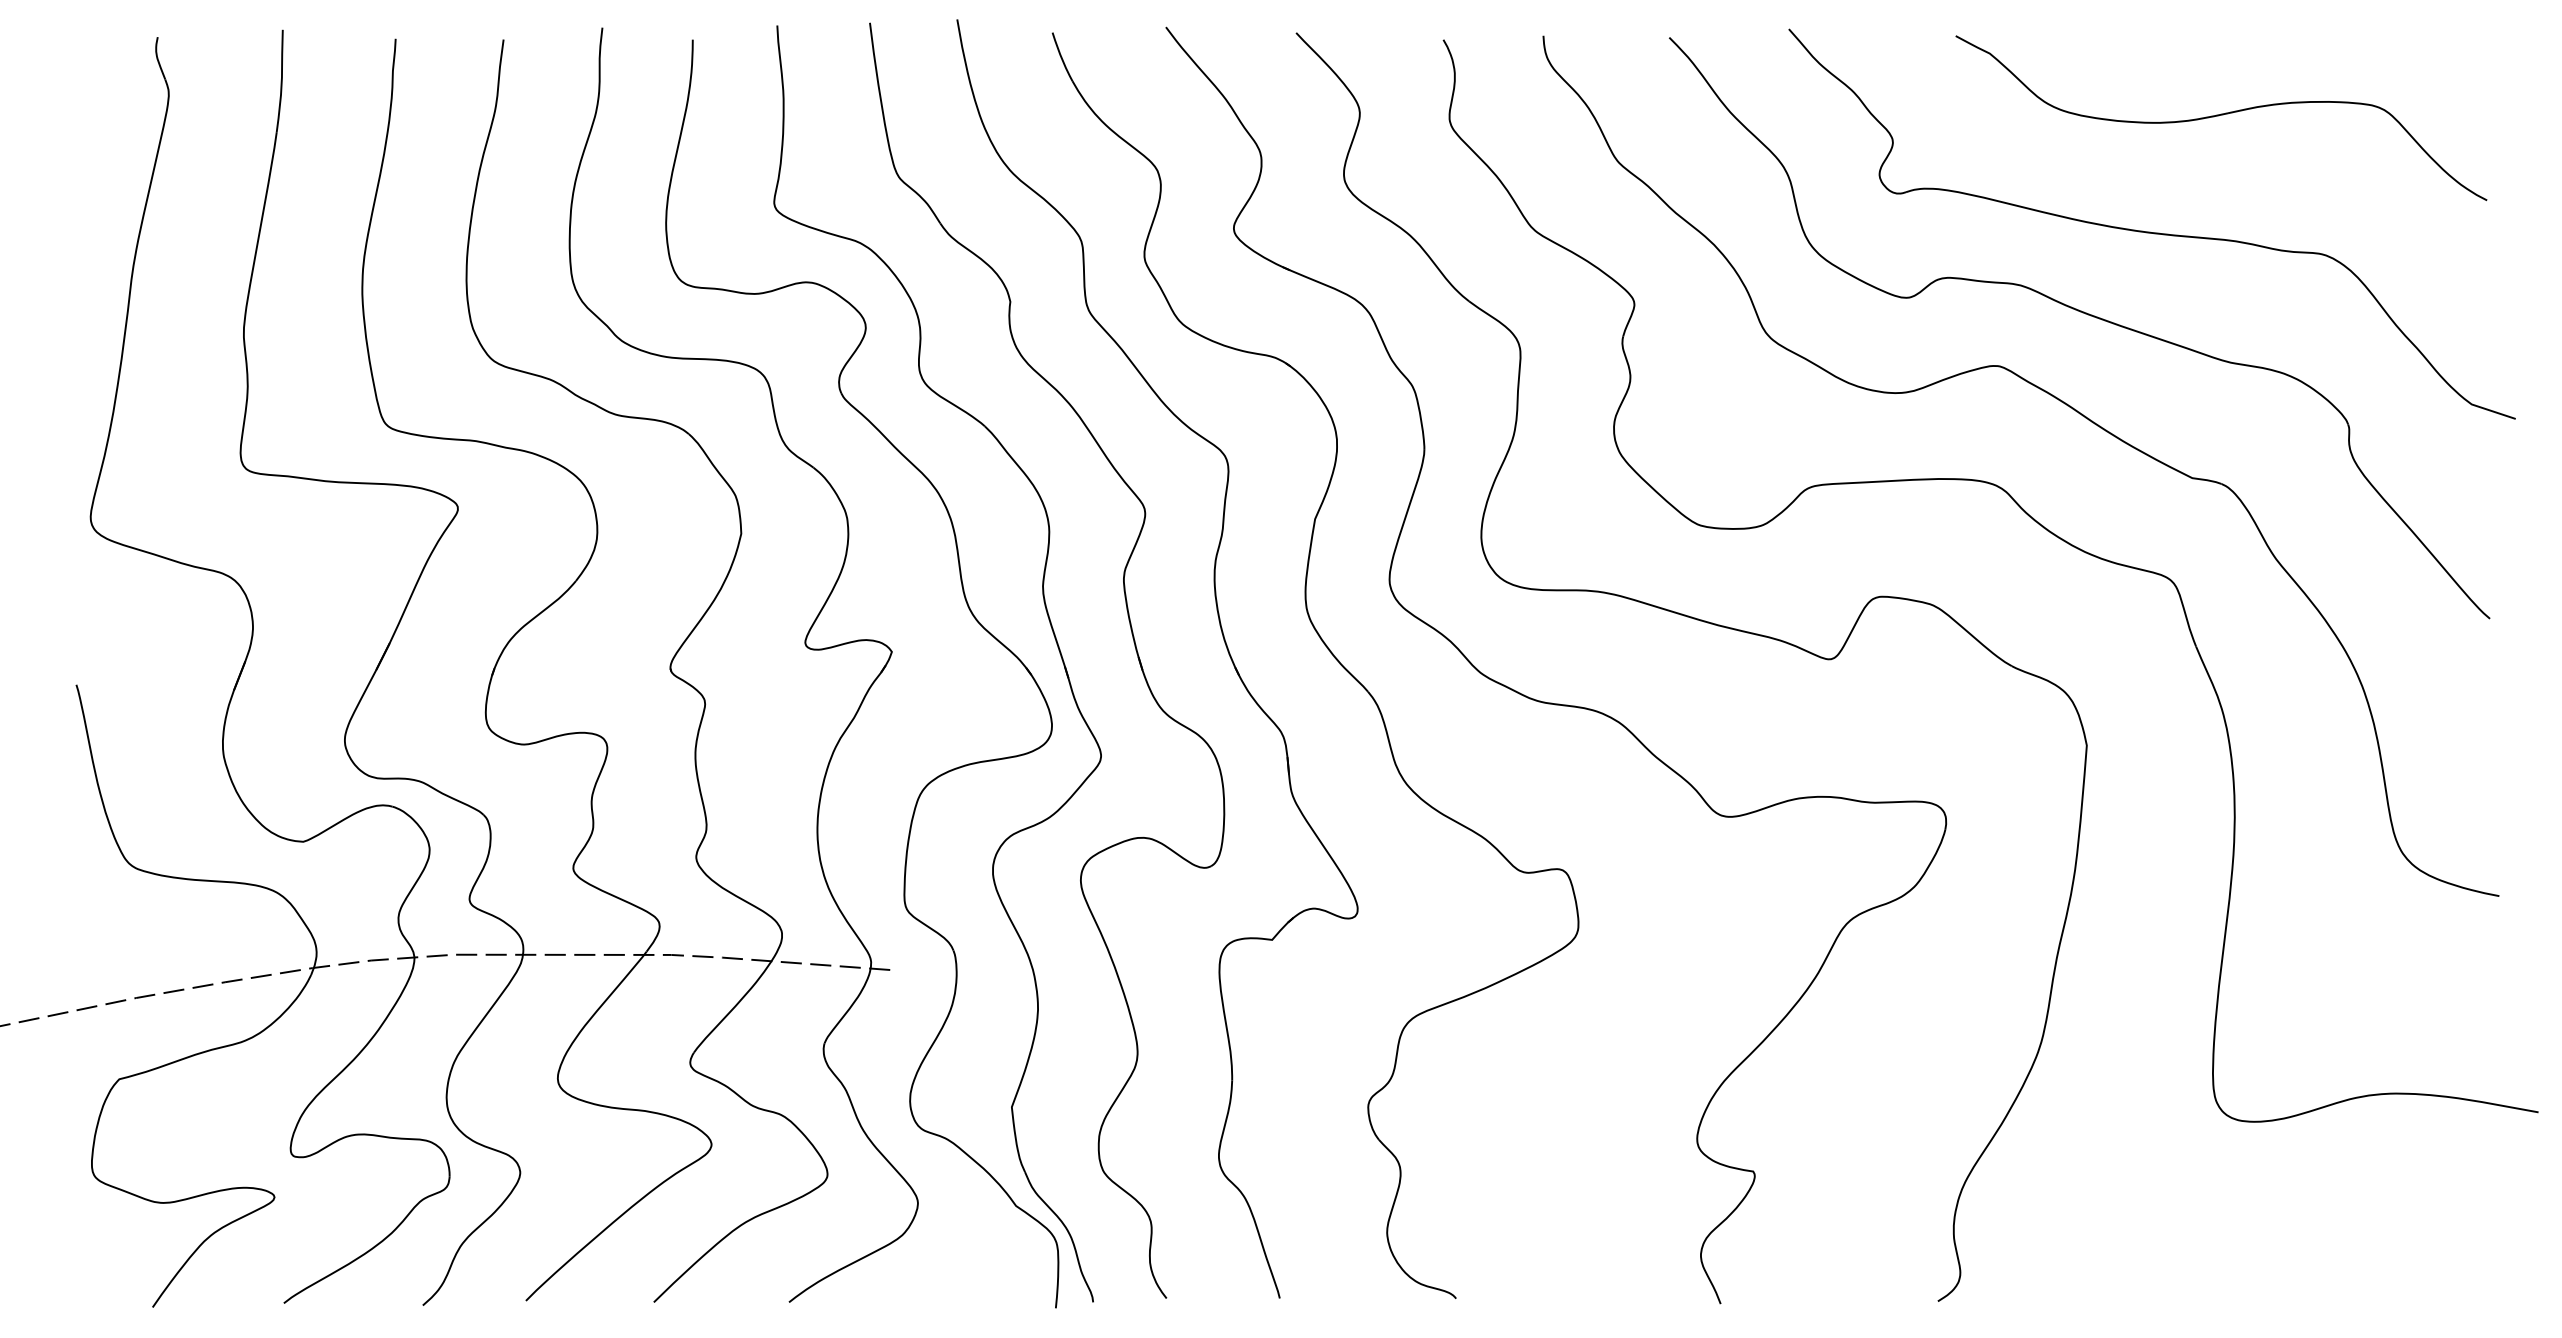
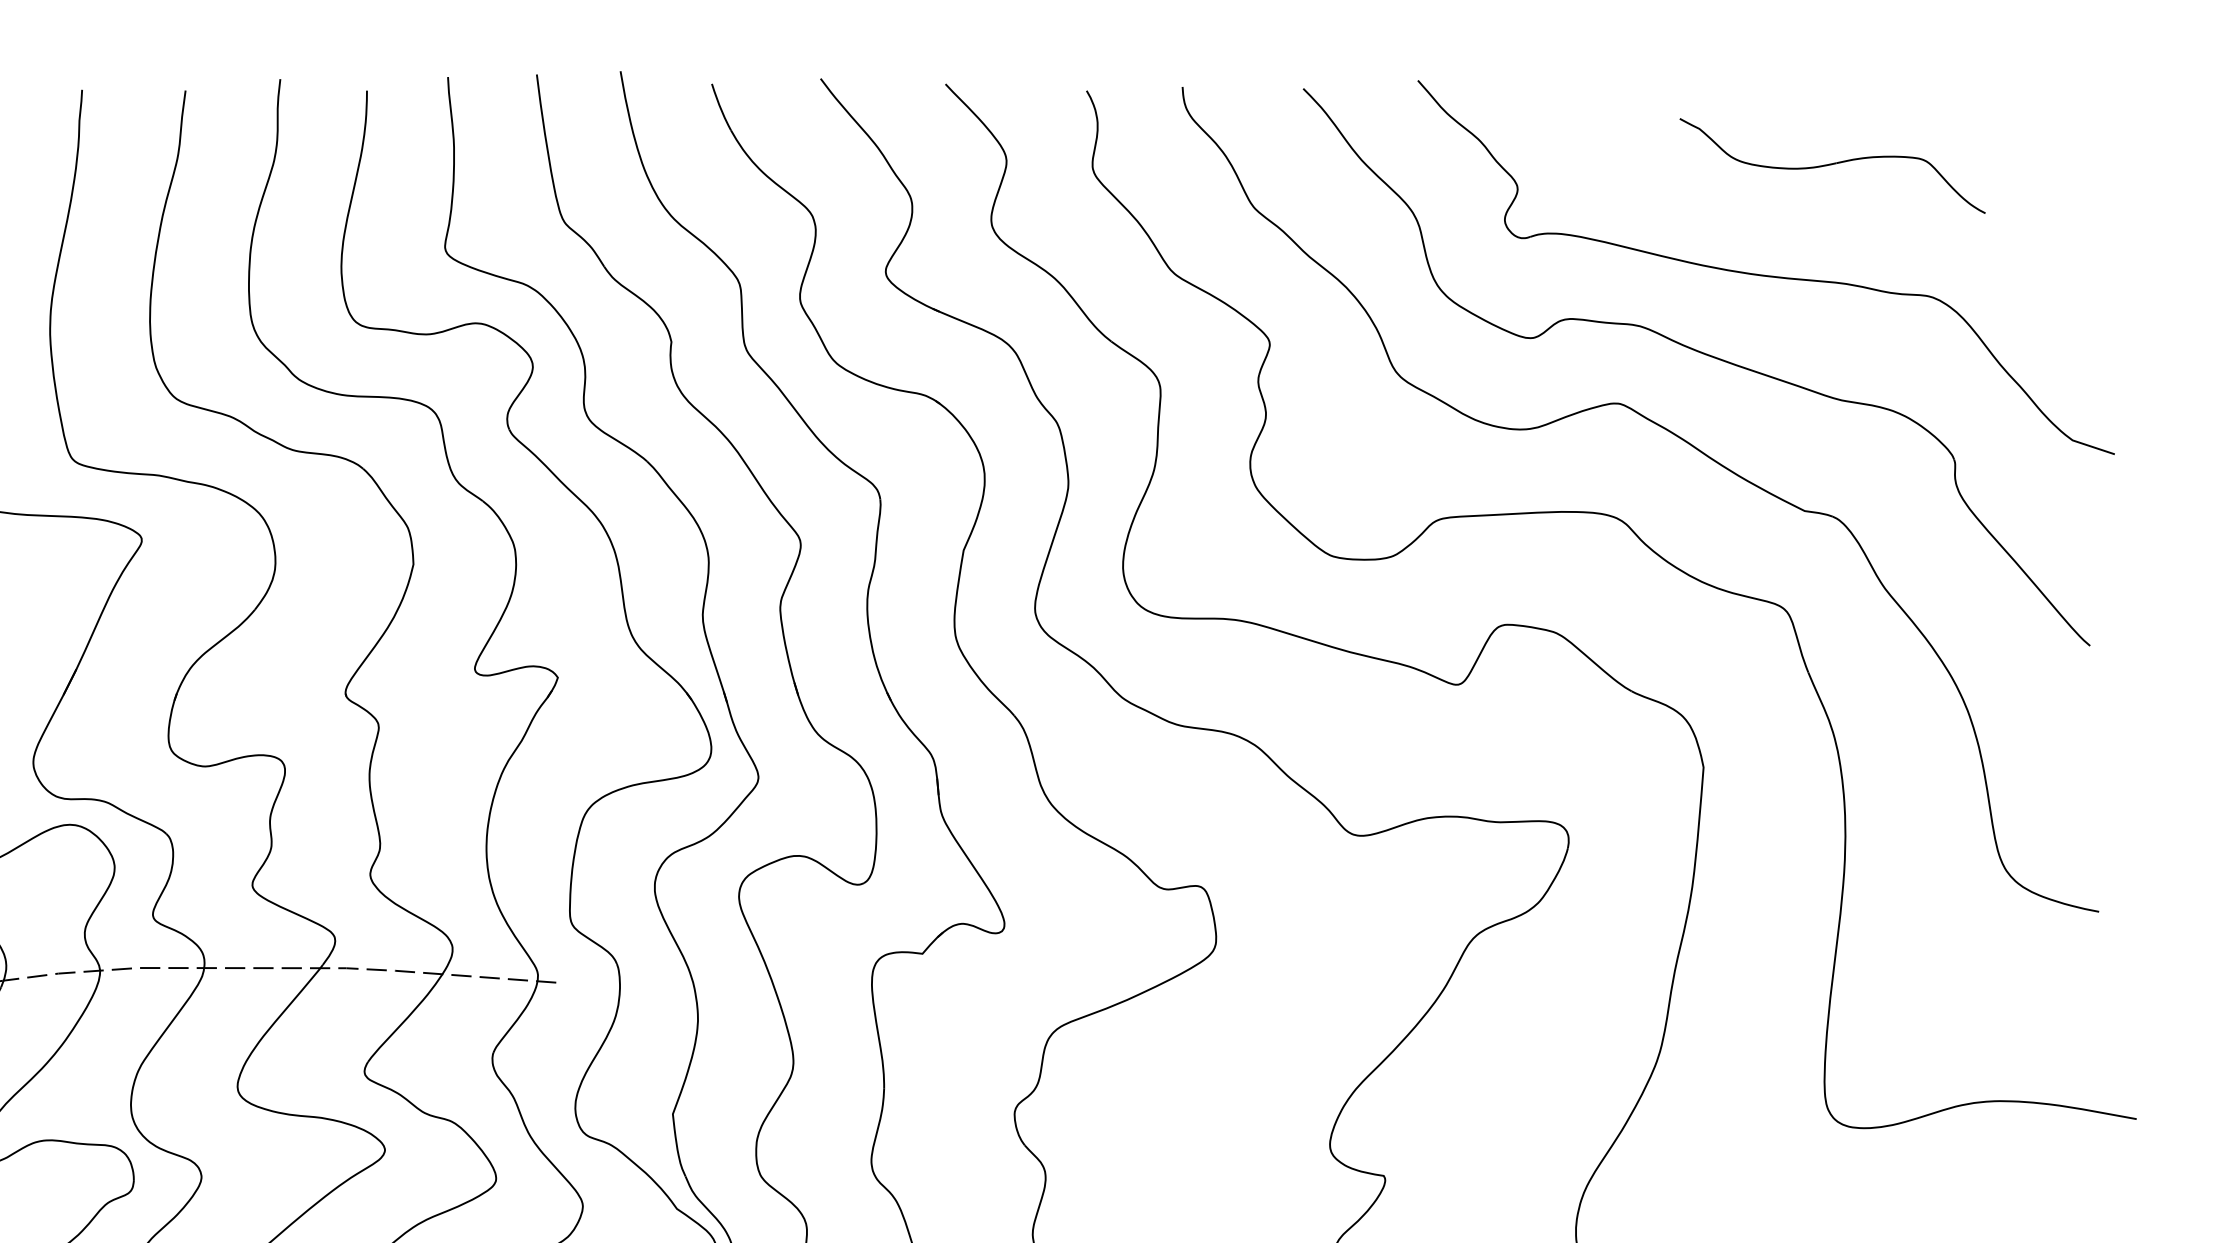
part: (2221, 118) -> (1832, 166), size x0.6

